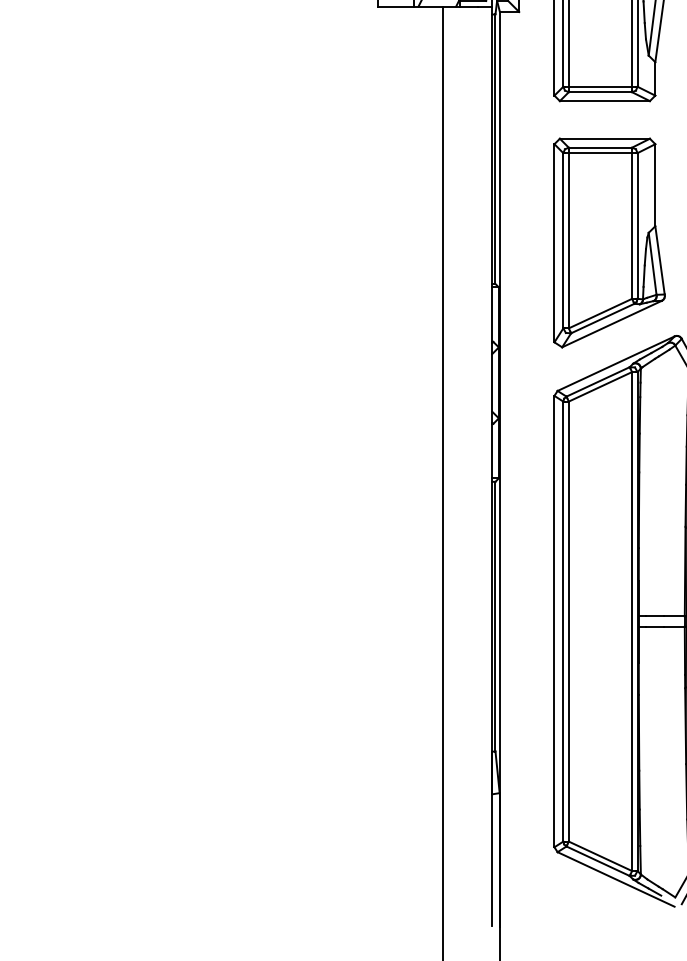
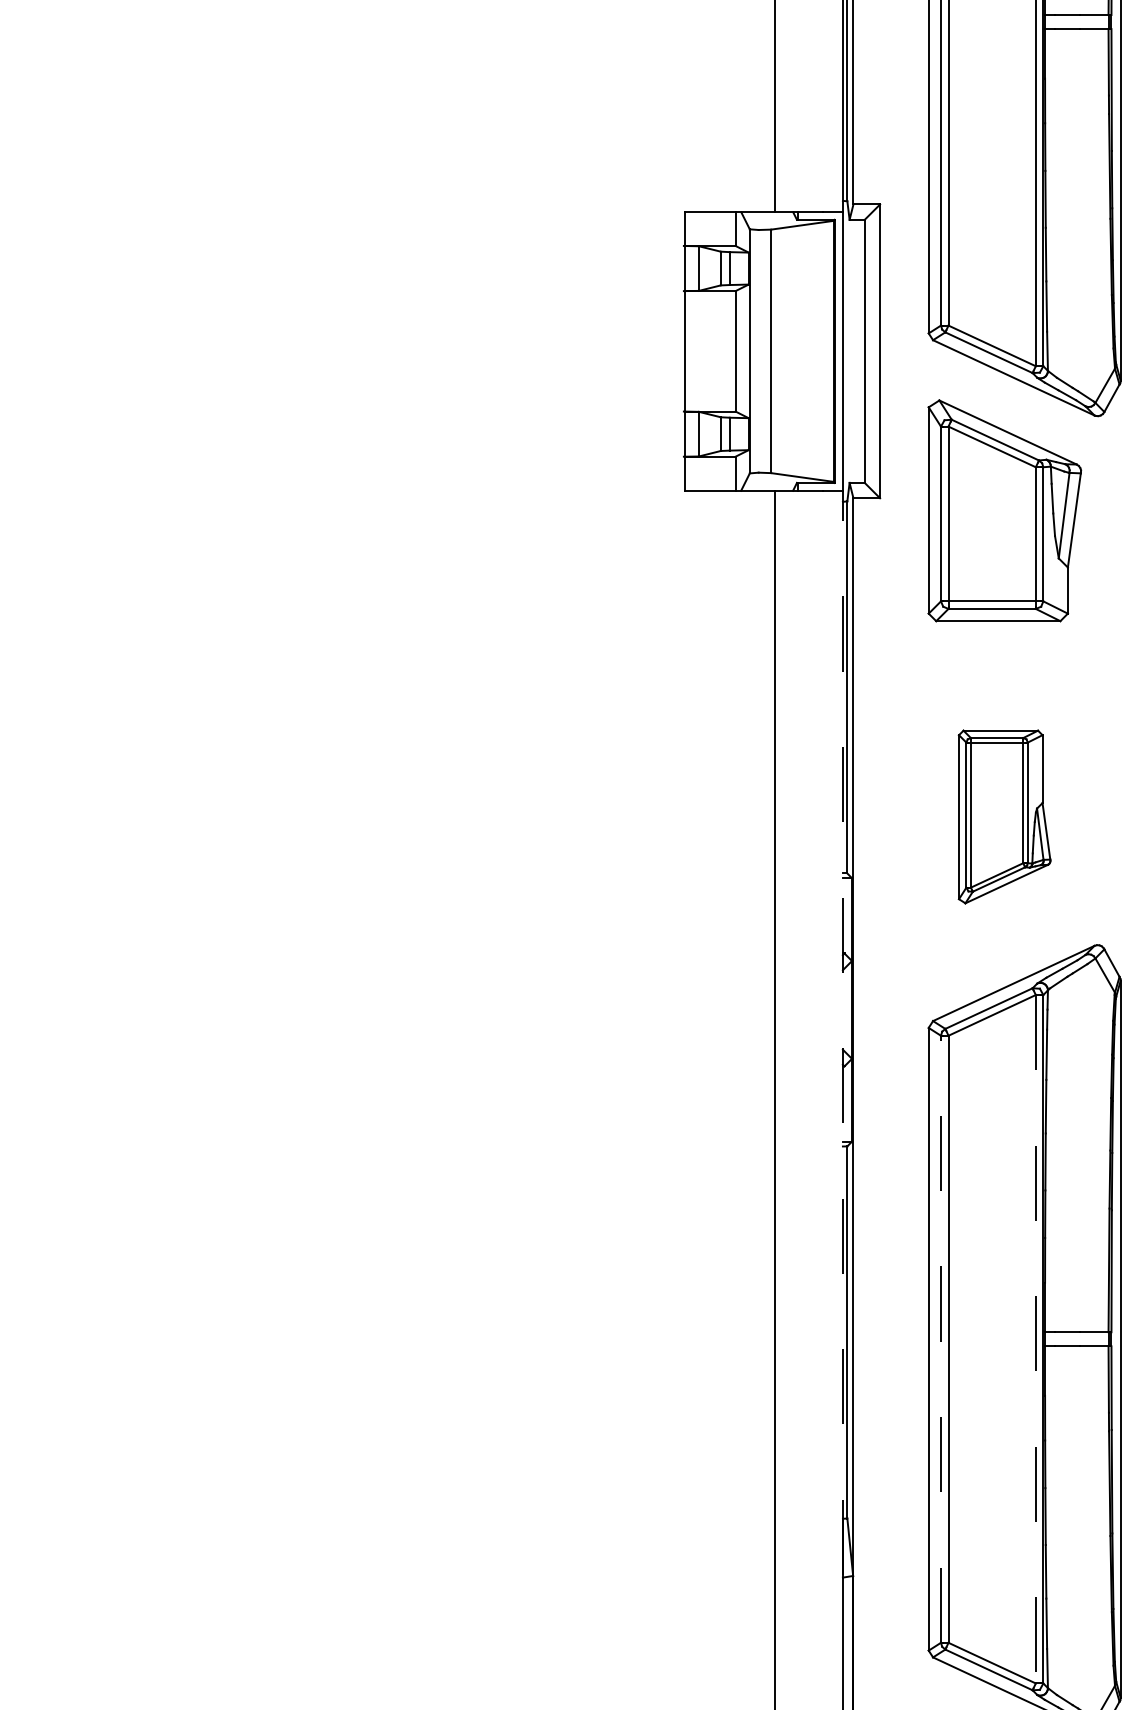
part: (609, 242) -> (1004, 816), size x0.6
line: (491, 399) -> (842, 1032), solid -> dashed
line: (562, 621) -> (940, 1339), solid -> dashed
line: (631, 621) -> (1035, 1339), solid -> dashed

